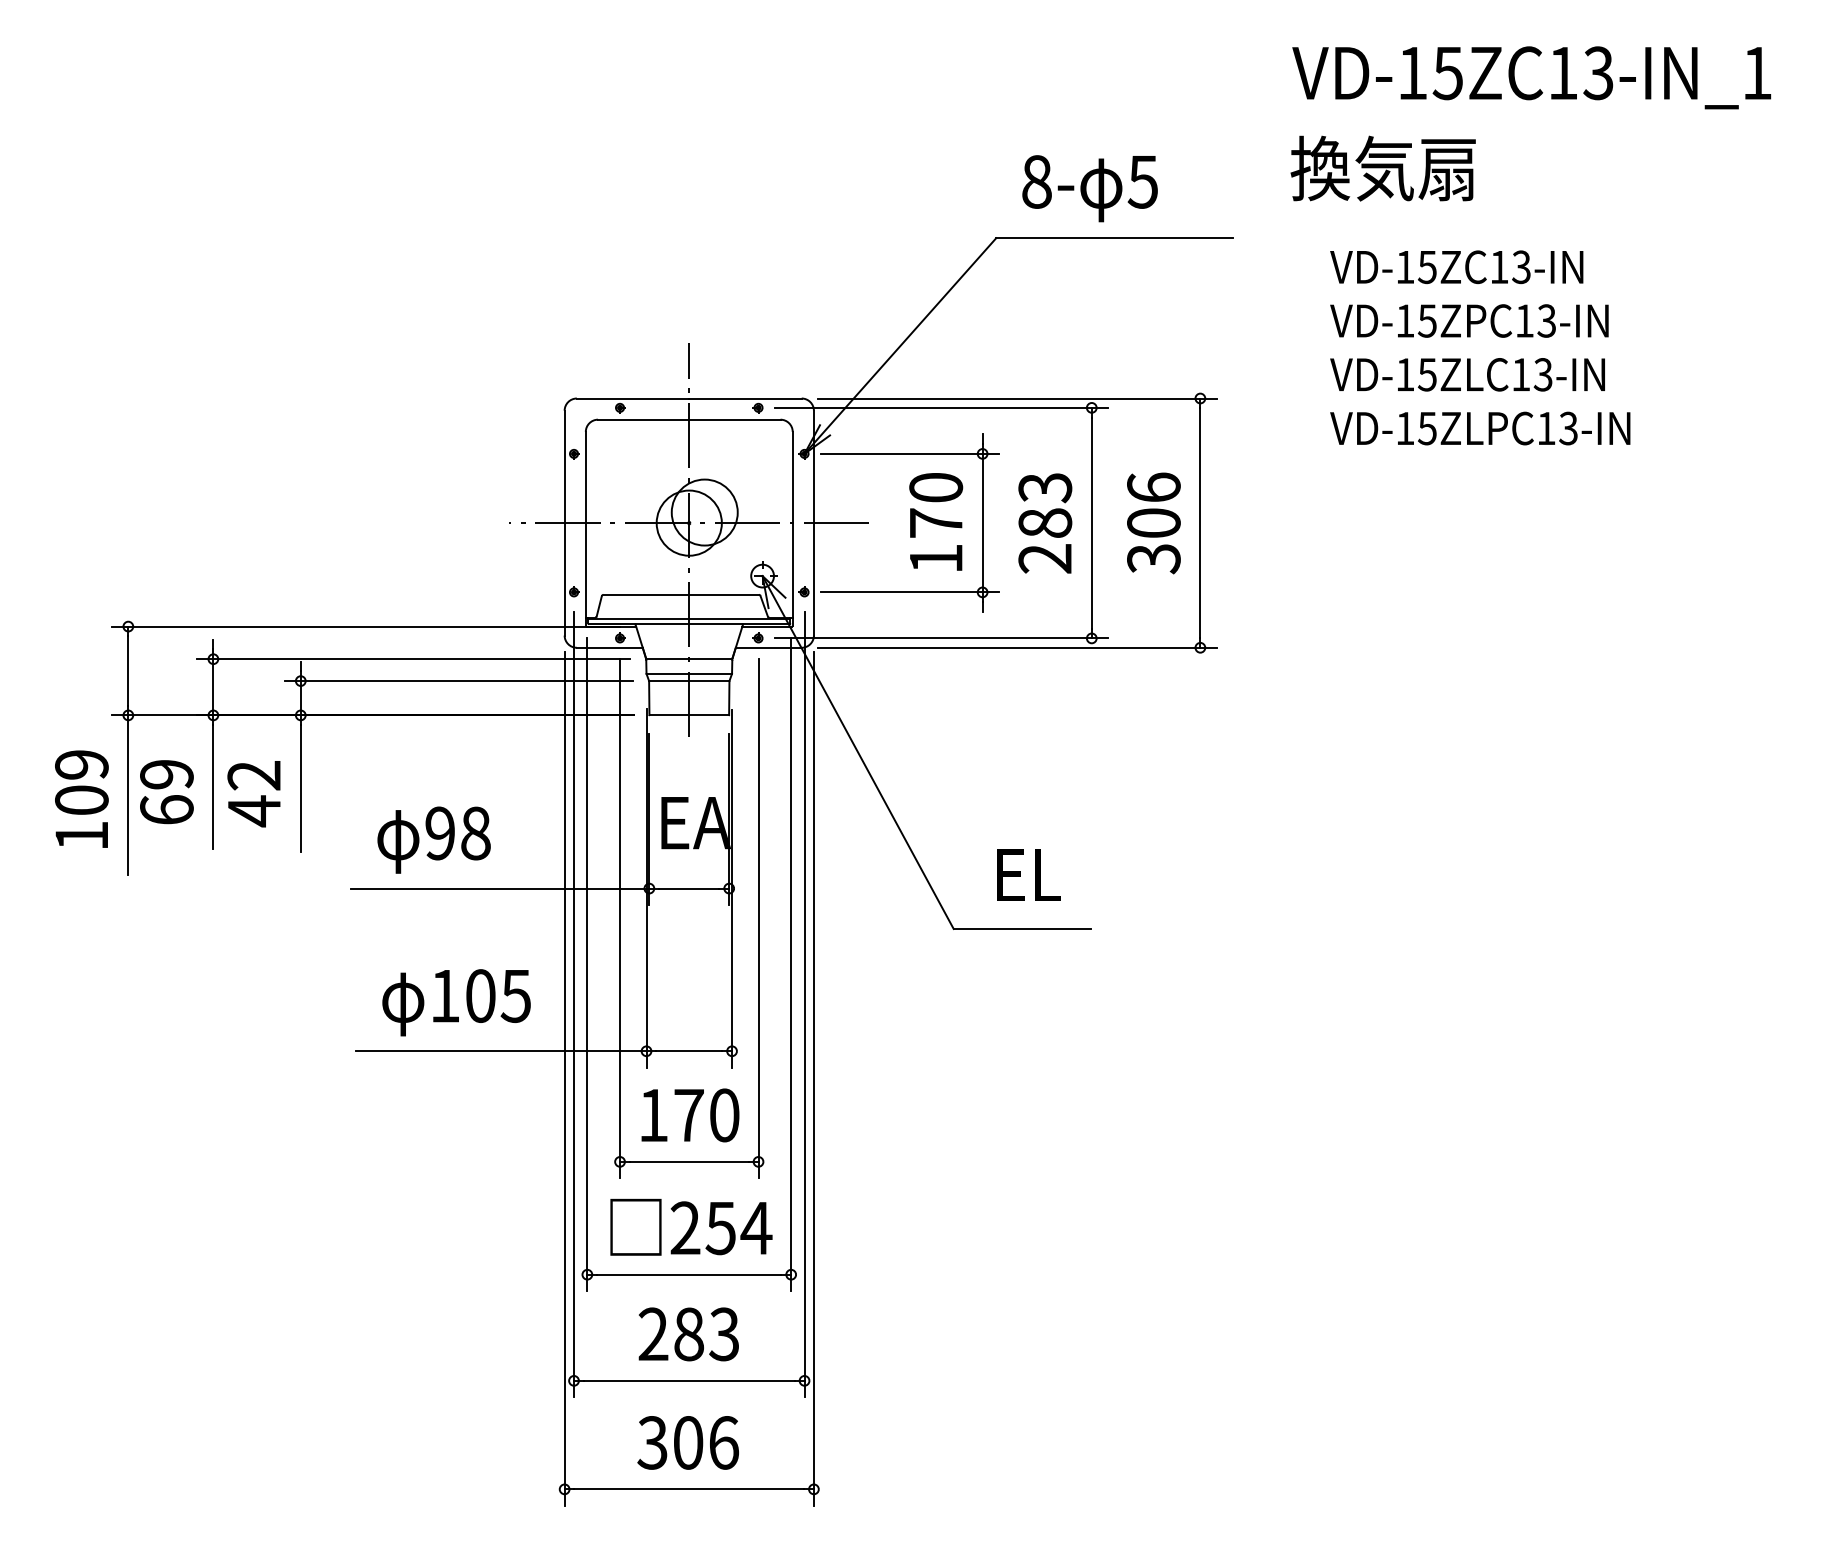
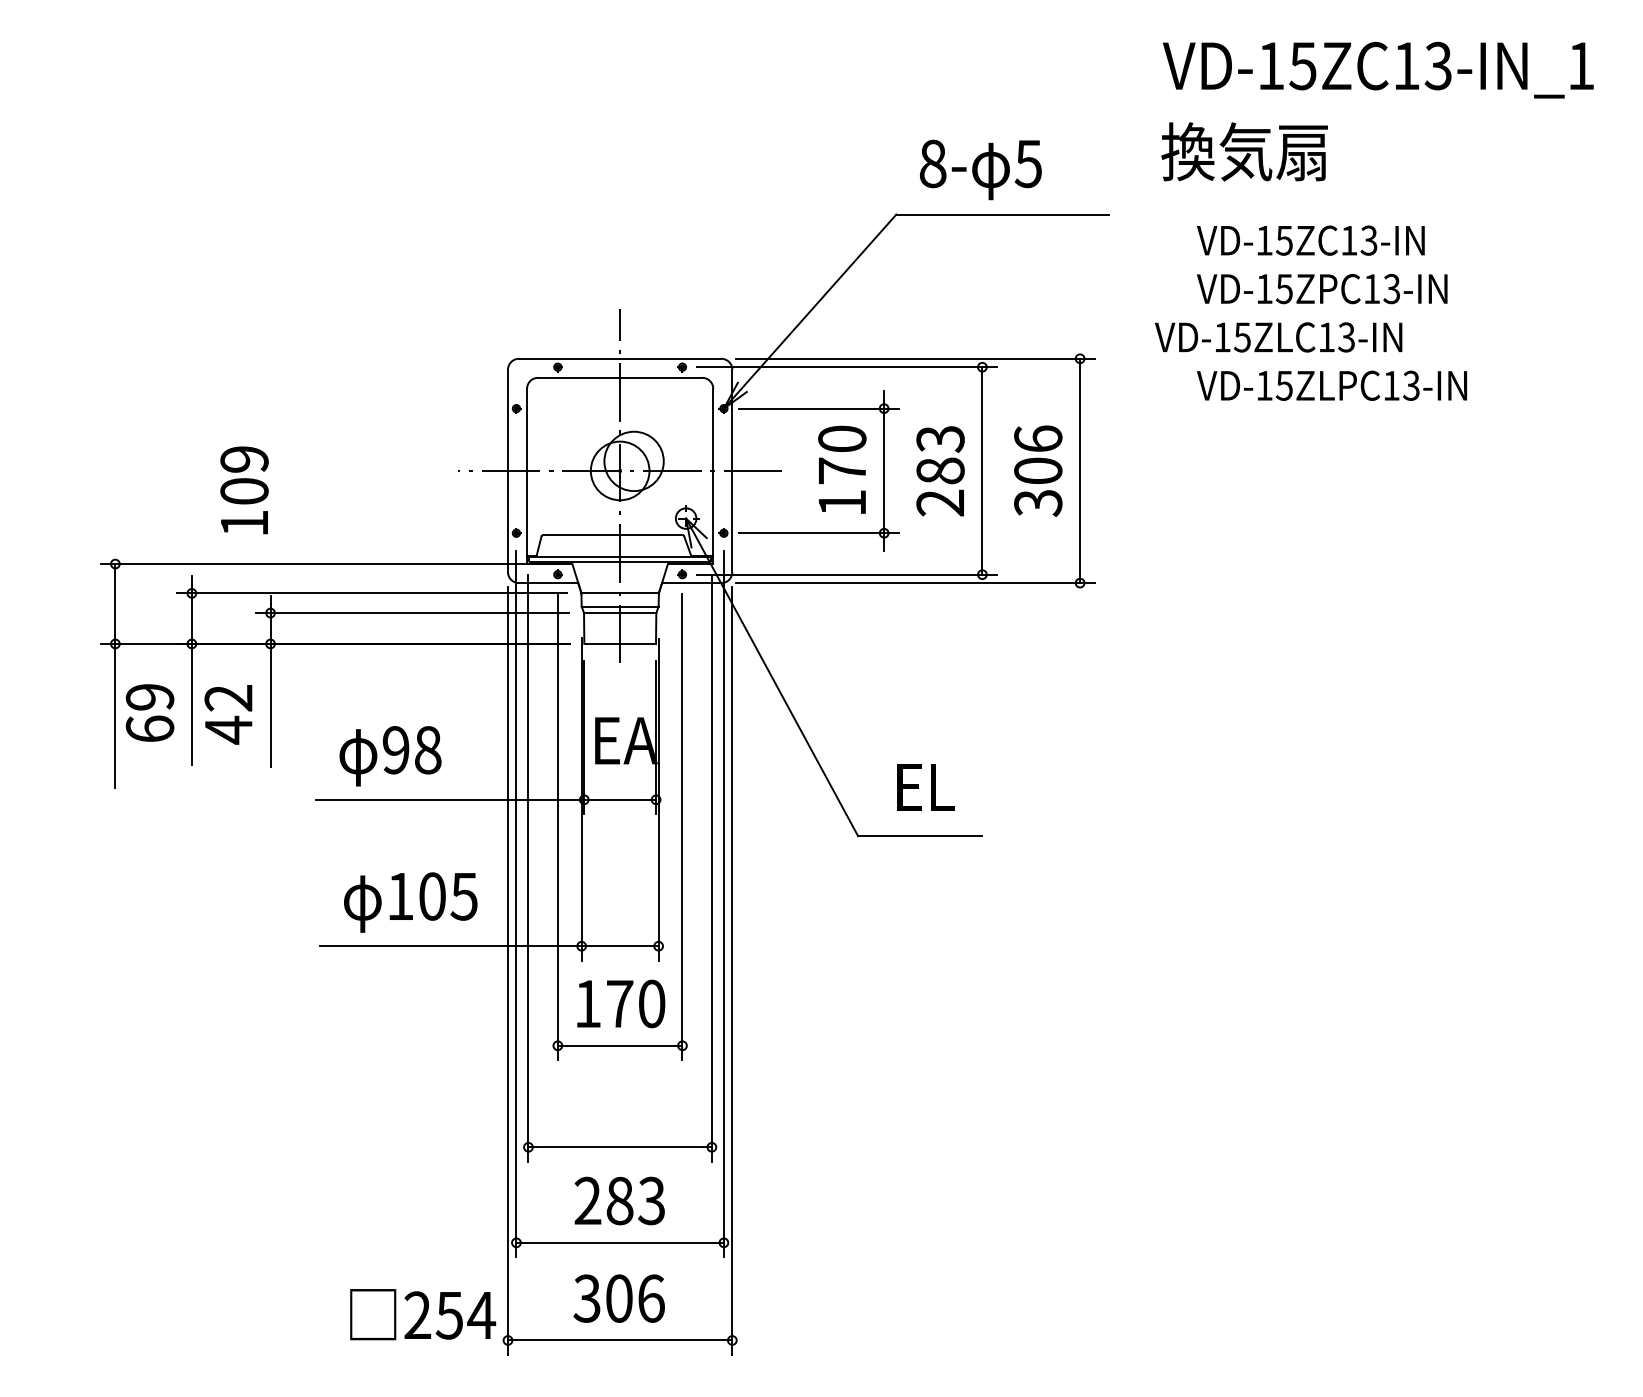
text: (1467, 374) -> (1278, 337), moved
text: (81, 799) -> (244, 490), moved
text: (691, 1227) -> (423, 1314), moved

